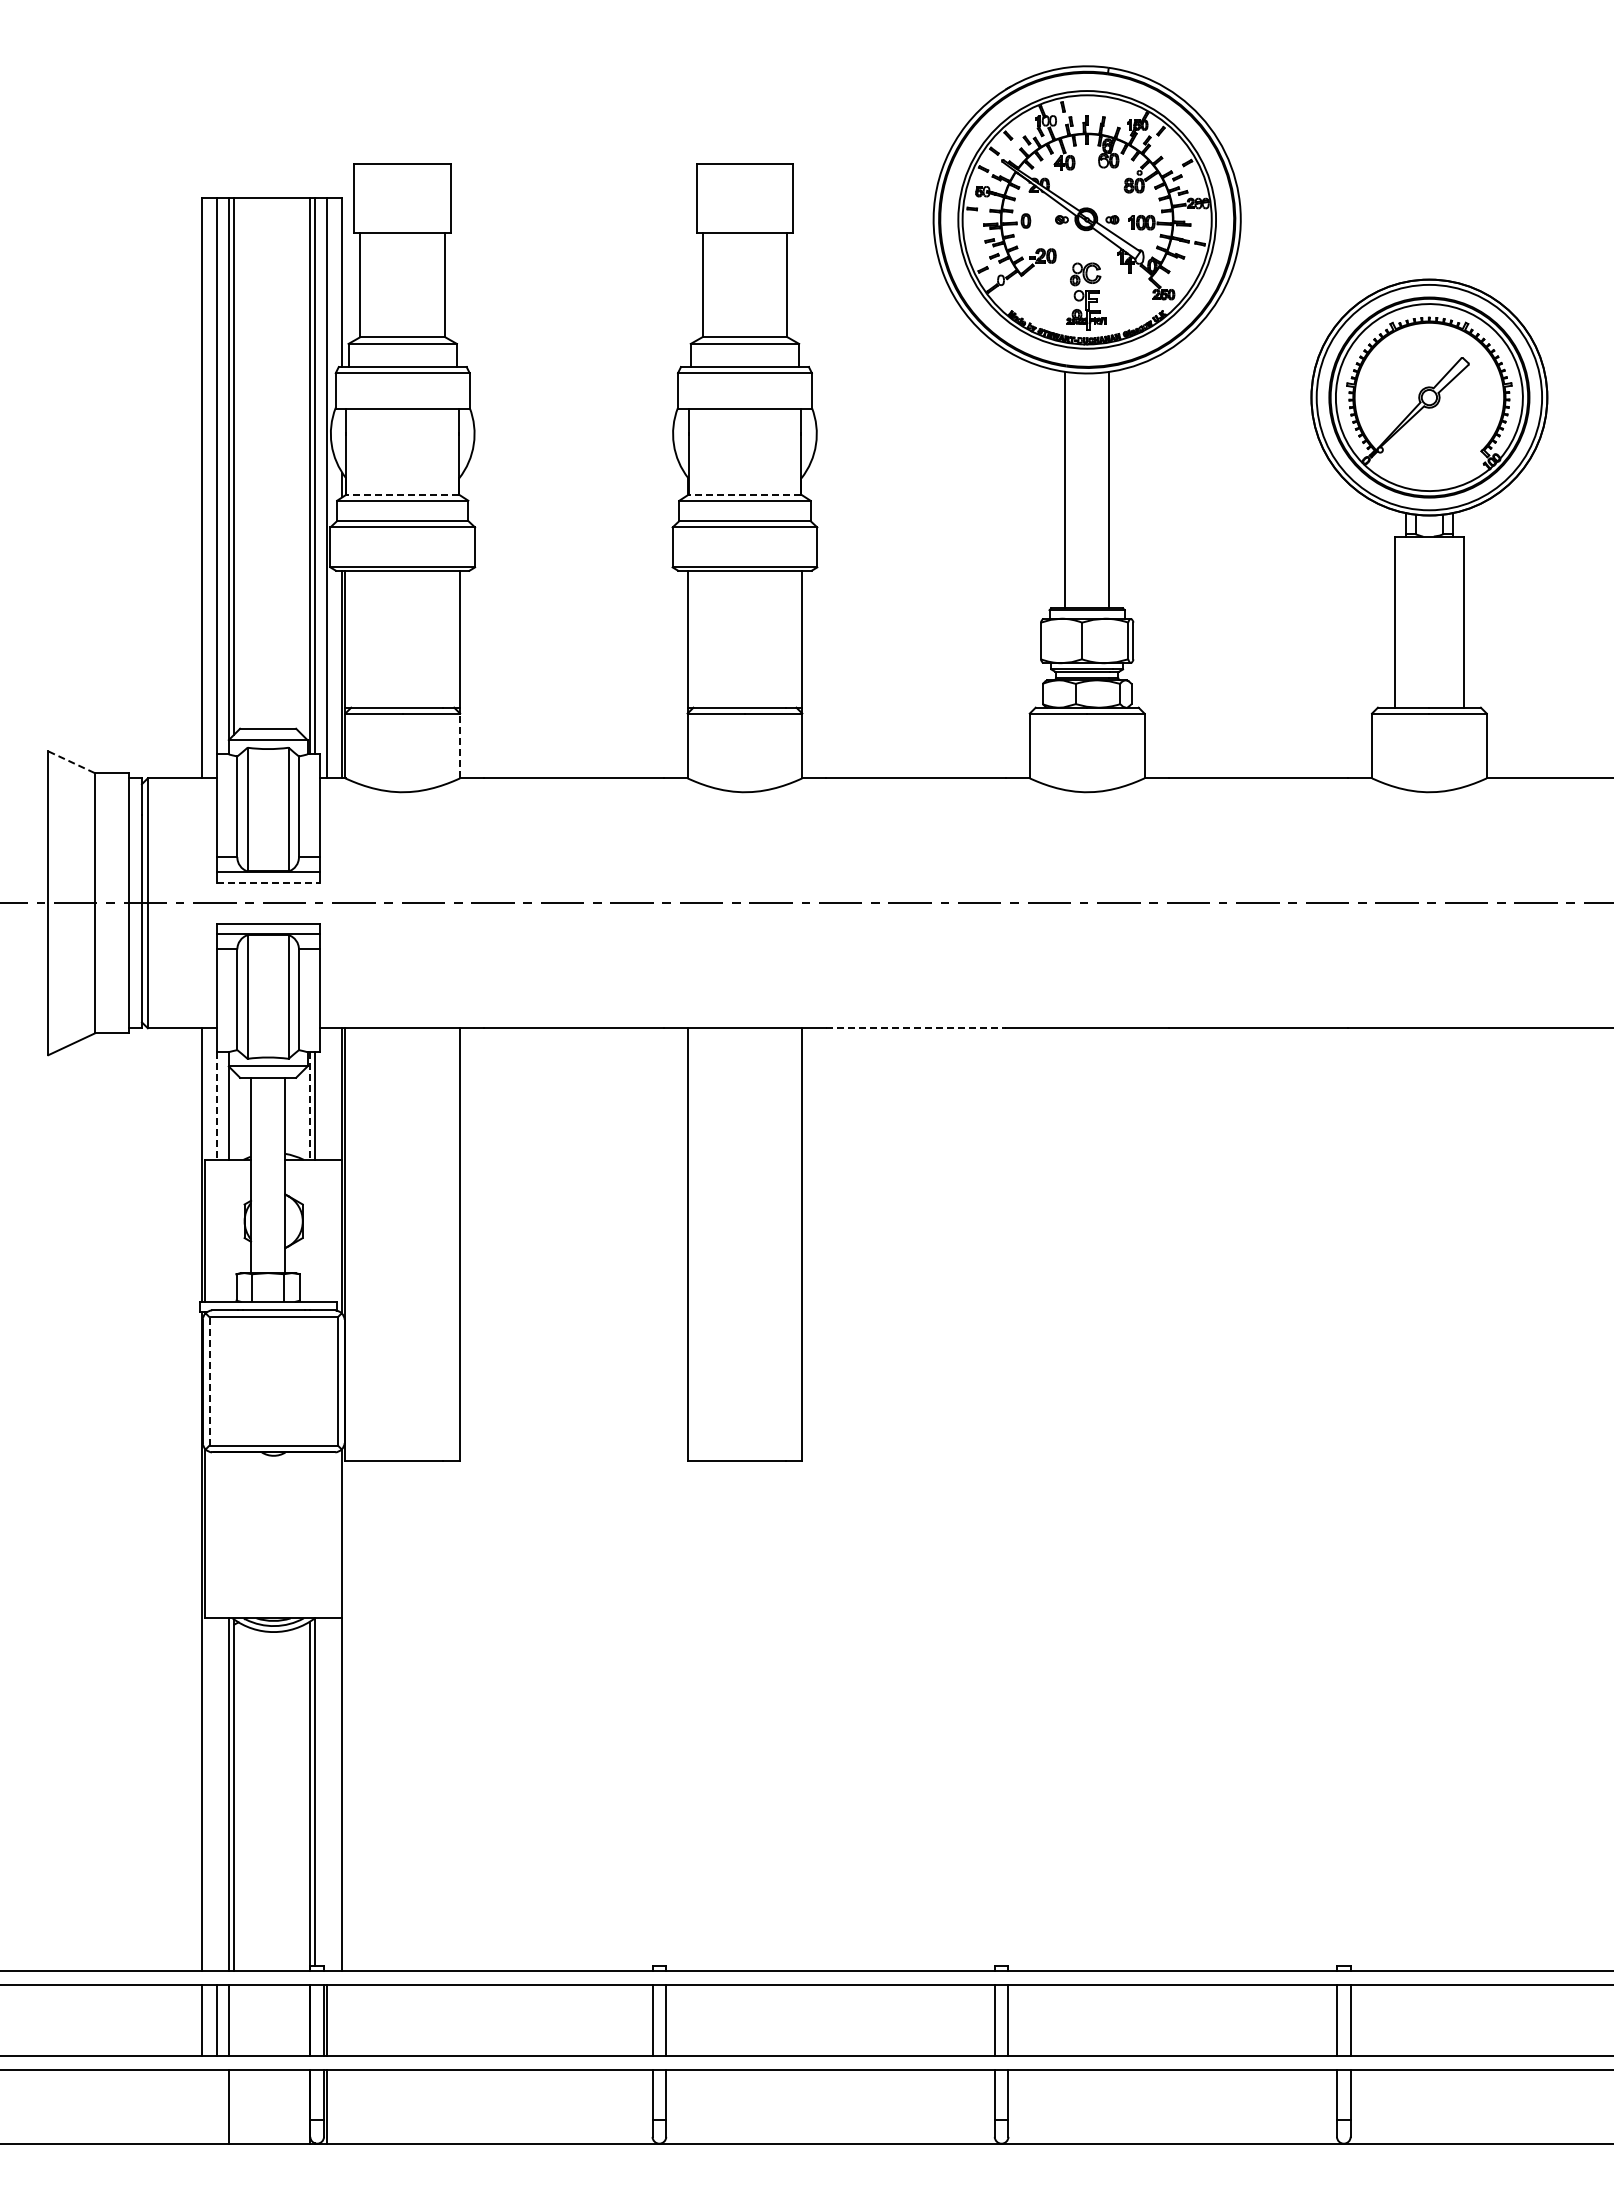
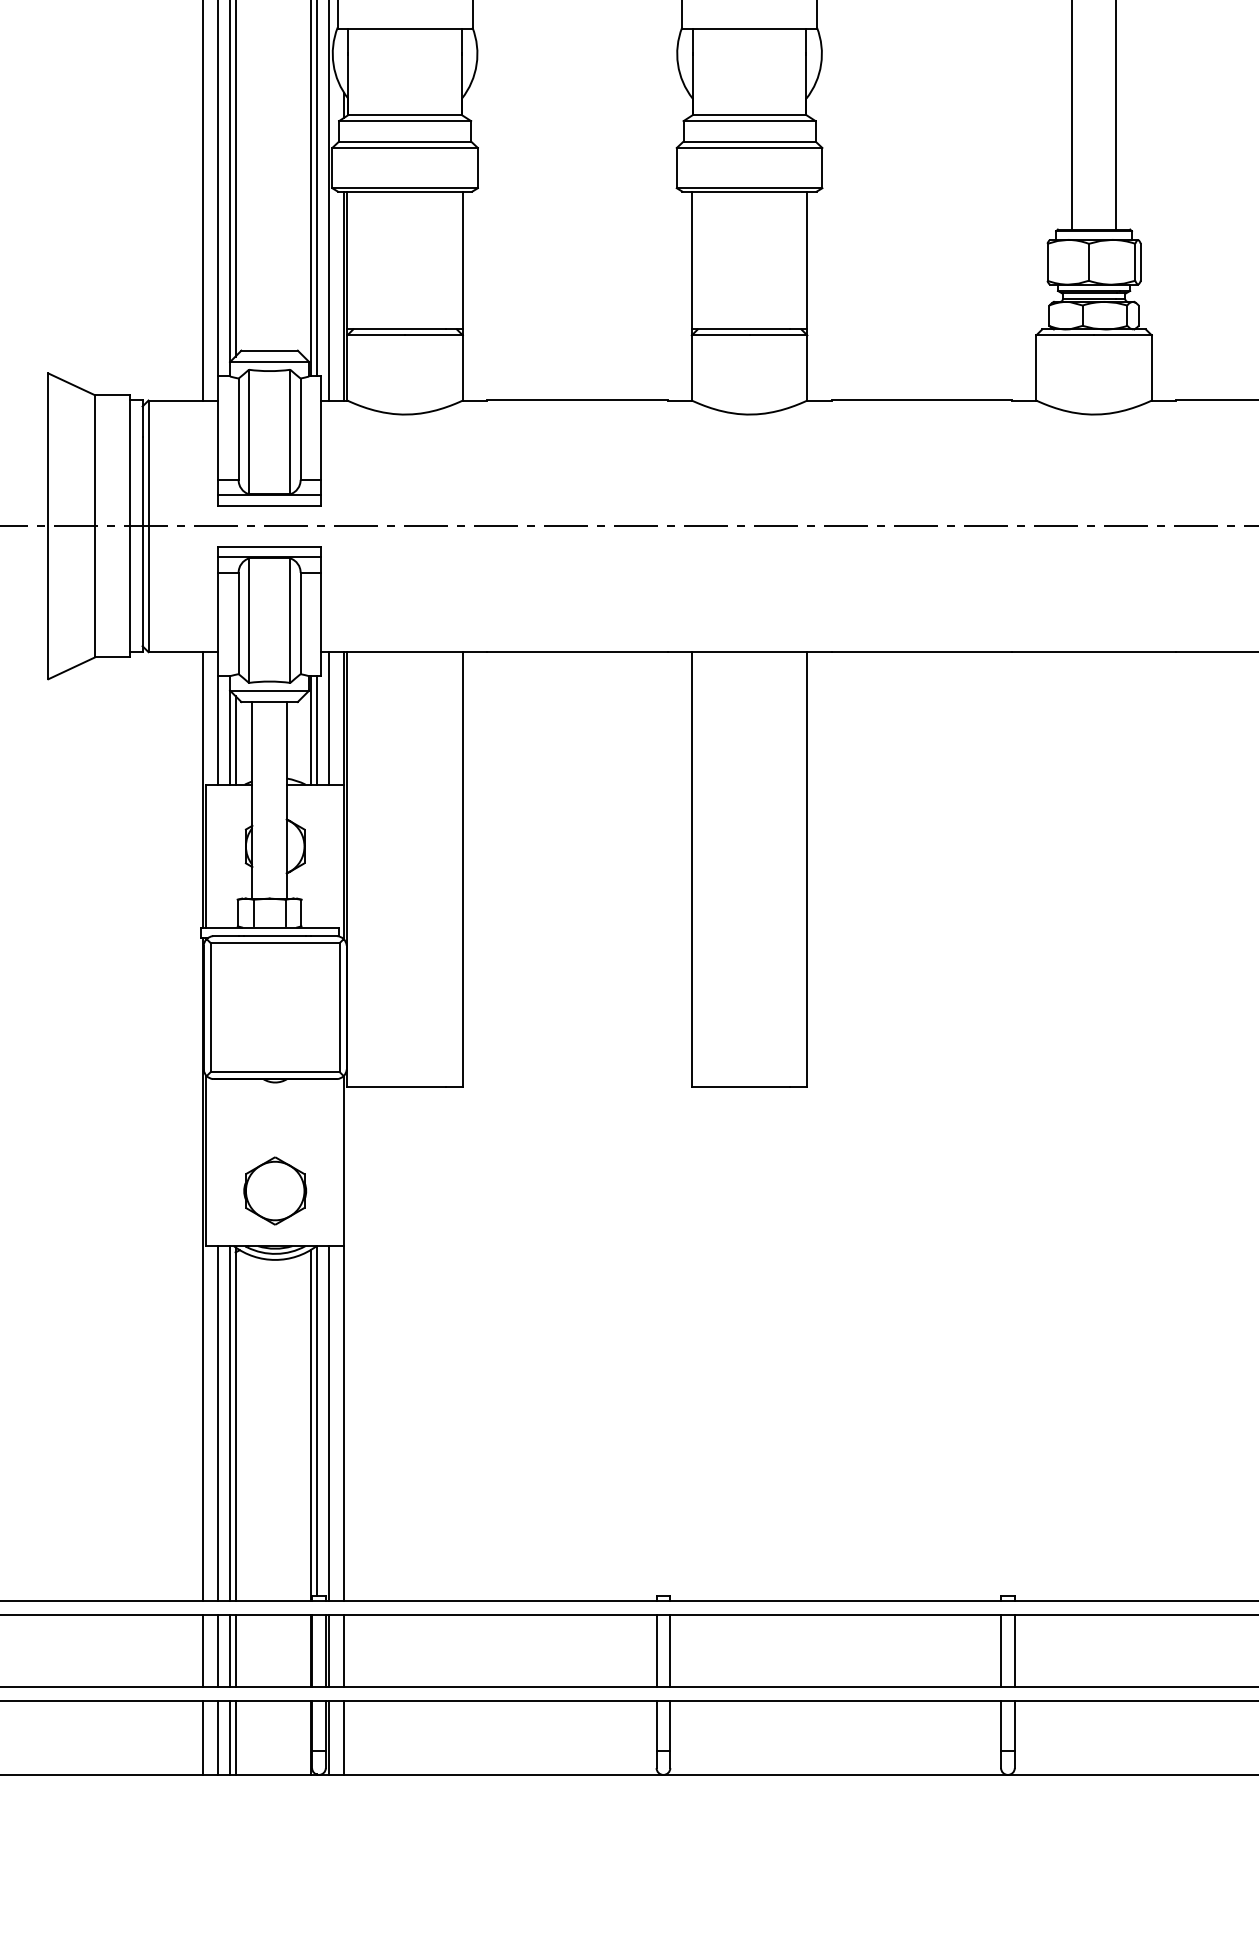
line: (402, 494) -> (404, 114), dashed -> solid
line: (744, 494) -> (749, 114), dashed -> solid
line: (460, 745) -> (463, 367), dashed -> solid
line: (71, 762) -> (71, 384), dashed -> solid
line: (268, 882) -> (269, 505), dashed -> solid
line: (916, 1028) -> (922, 652), dashed -> solid
line: (326, 1093) -> (328, 717), added
line: (217, 1105) -> (218, 729), dashed -> solid
line: (309, 1105) -> (311, 729), dashed -> solid
line: (234, 1115) -> (235, 739), added
line: (209, 1380) -> (210, 1006), dashed -> solid
part: (273, 1563) -> (275, 1190), added
line: (217, 1794) -> (218, 1423), added
line: (326, 1794) -> (328, 1423), added
line: (234, 2020) -> (235, 1650), added
line: (342, 2020) -> (344, 1650), added
line: (201, 2106) -> (202, 1737), added
line: (217, 2106) -> (218, 1737), added
line: (234, 2106) -> (235, 1737), added
line: (342, 2106) -> (344, 1737), added

